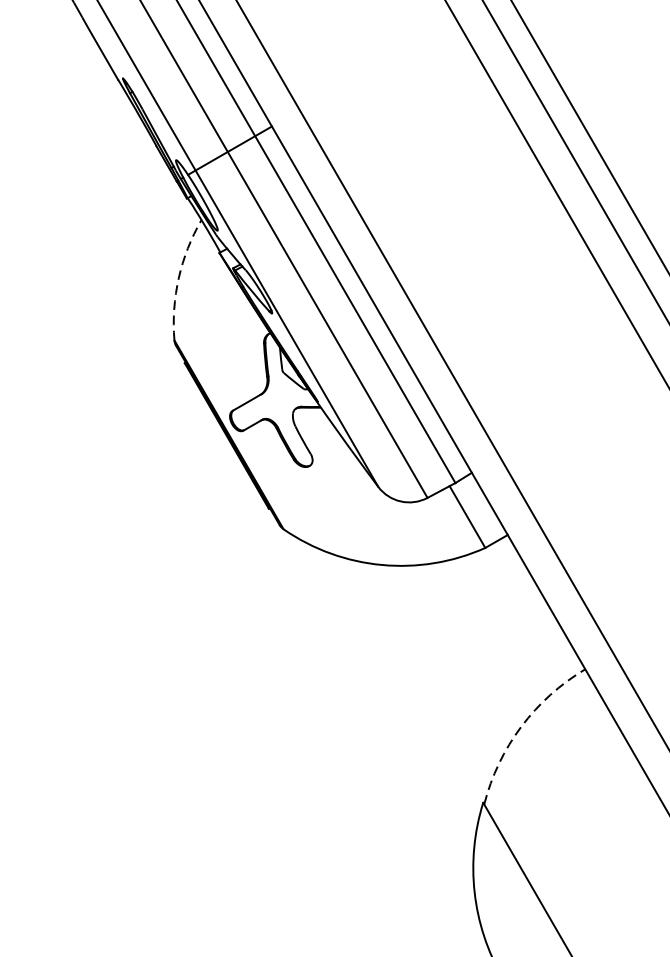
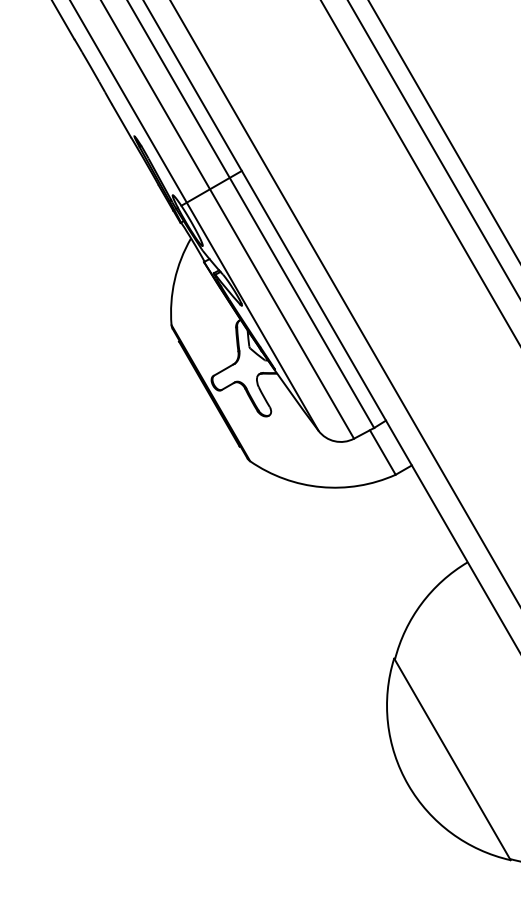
arc: (178, 278) -> (174, 280), dashed -> solid
arc: (521, 726) -> (421, 603), dashed -> solid

